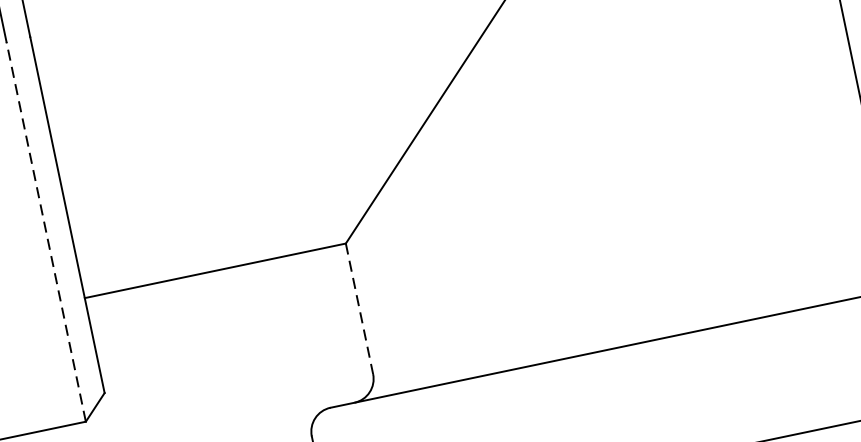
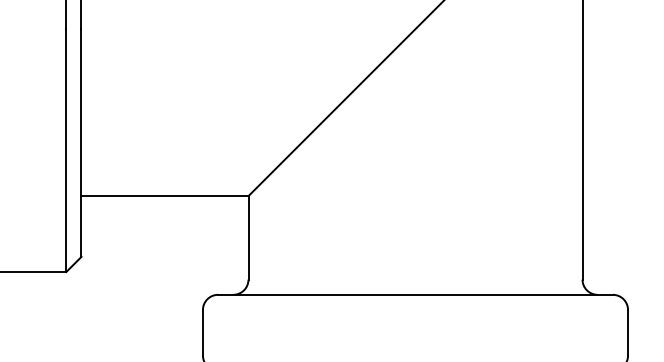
line: (46, 231) -> (66, 150), dashed -> solid
line: (359, 308) -> (248, 237), dashed -> solid

